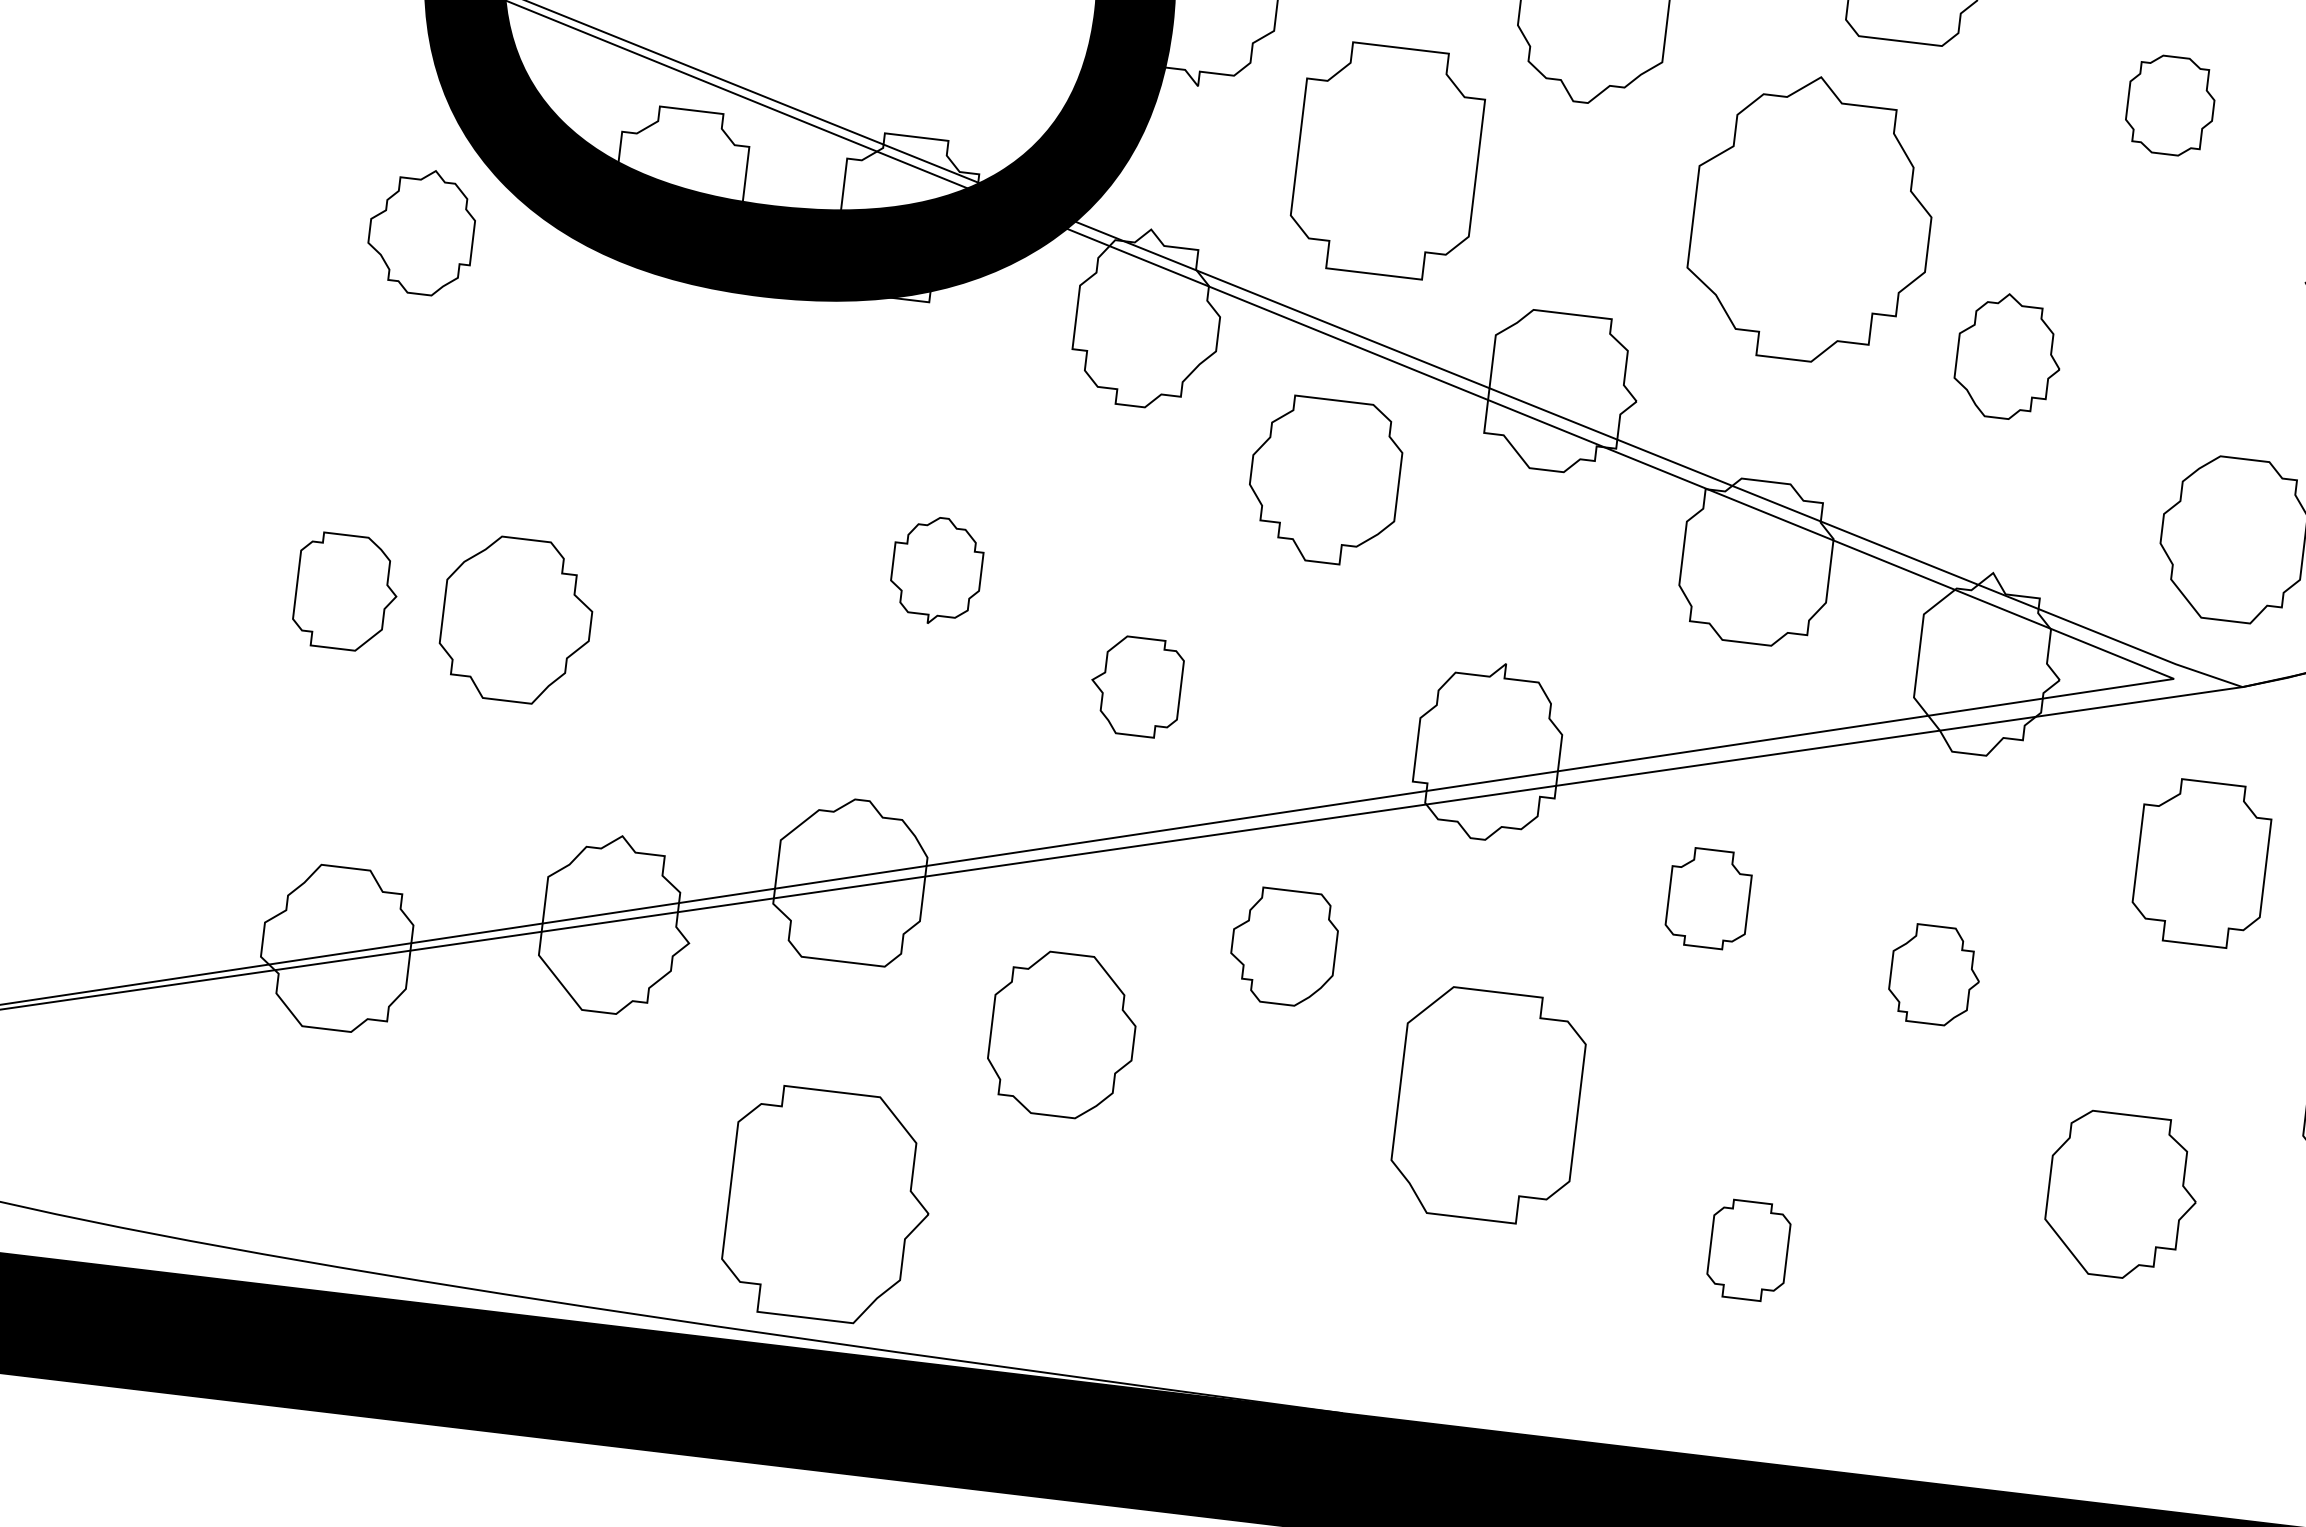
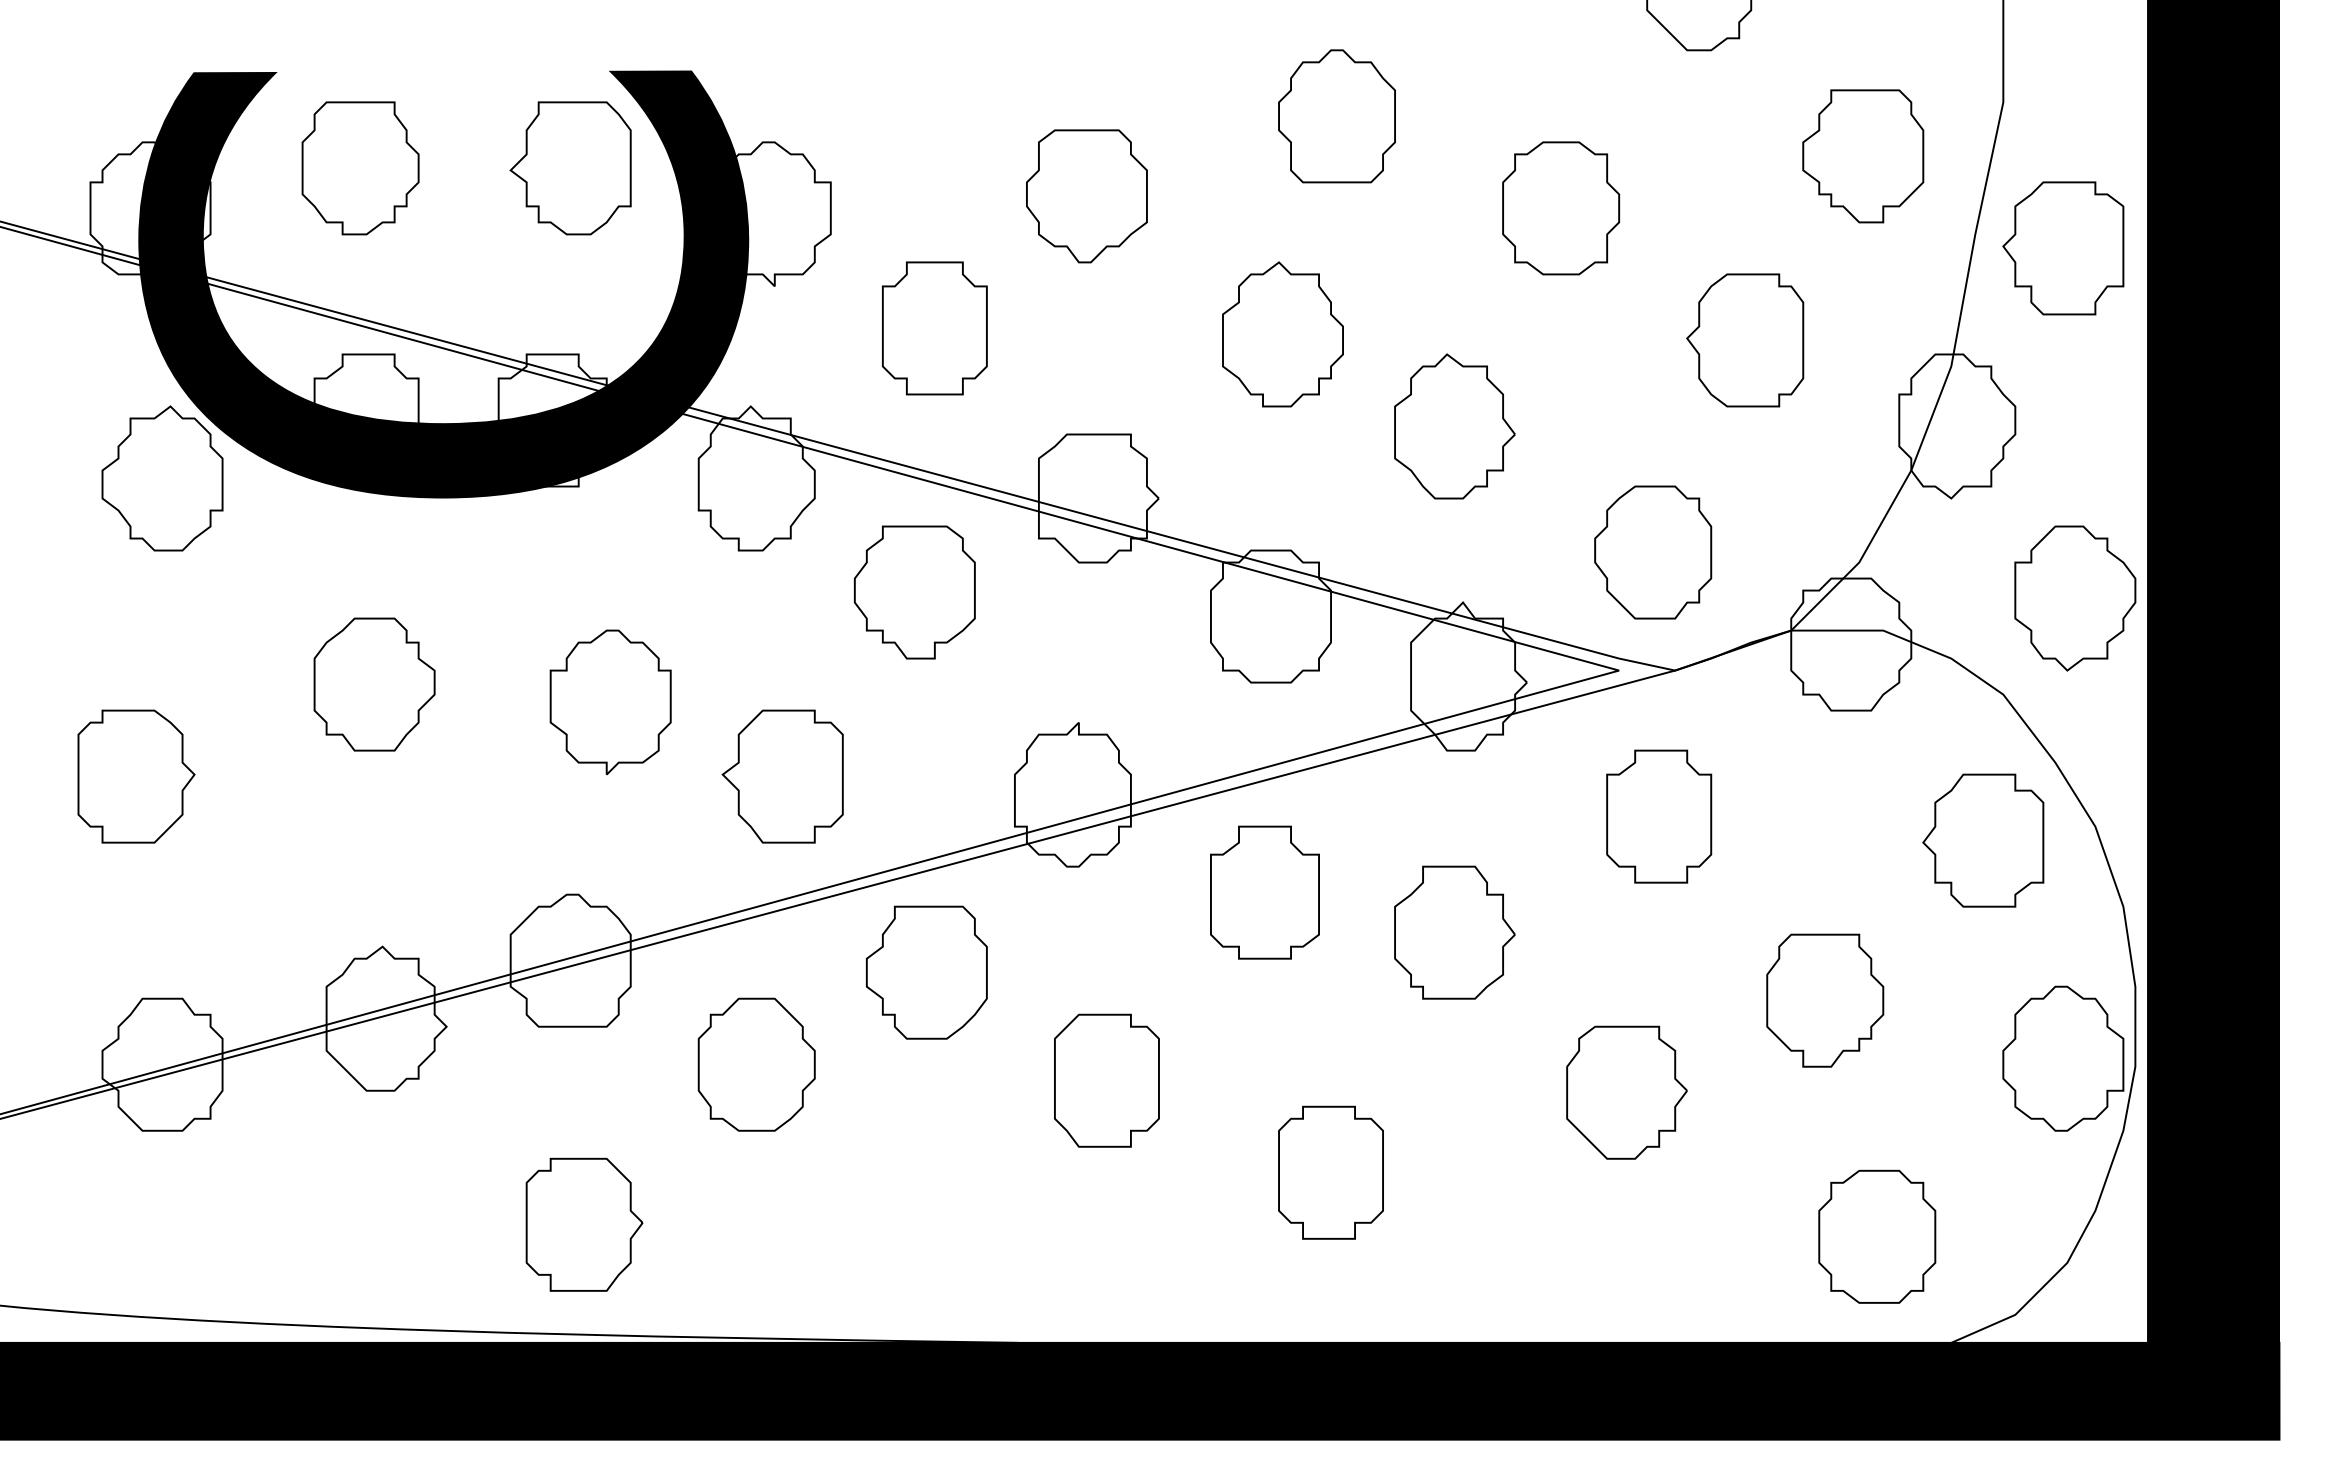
part: (2170, 105) -> (1561, 208), size x1.67
part: (1387, 161) -> (934, 328), size x0.71
part: (1811, 219) -> (1282, 334), size x0.62
part: (421, 231) -> (162, 478), size x1.43
part: (2008, 356) -> (1454, 426), size x1.43
part: (936, 570) -> (610, 702), size x1.67
part: (346, 592) -> (136, 776), size x1.43
part: (516, 620) -> (374, 684), moved
part: (1136, 686) -> (782, 776), size x1.67
part: (1708, 898) -> (1264, 892), size x1.67
part: (1283, 946) -> (926, 972), size x1.43
part: (1934, 975) -> (1454, 932), size x1.67
part: (1487, 1105) -> (1106, 1080), size x0.71
part: (828, 1205) -> (584, 1224), size x0.71
part: (1748, 1250) -> (1330, 1172), size x1.67

